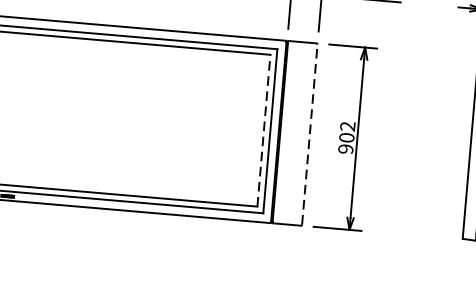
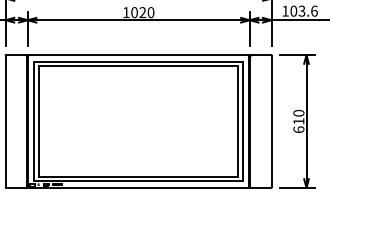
line: (264, 129) -> (238, 120), dashed -> solid
line: (309, 134) -> (271, 121), dashed -> solid
text: (346, 137) -> (298, 121), 902 -> 610

